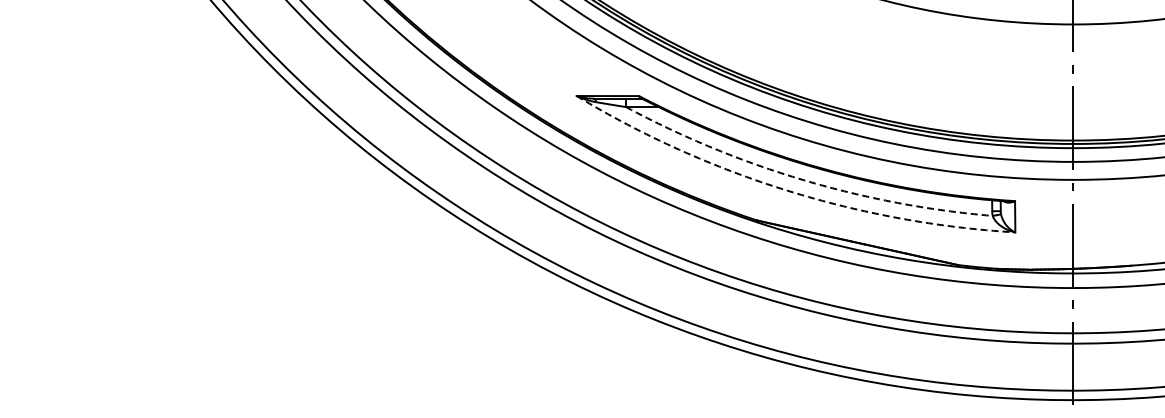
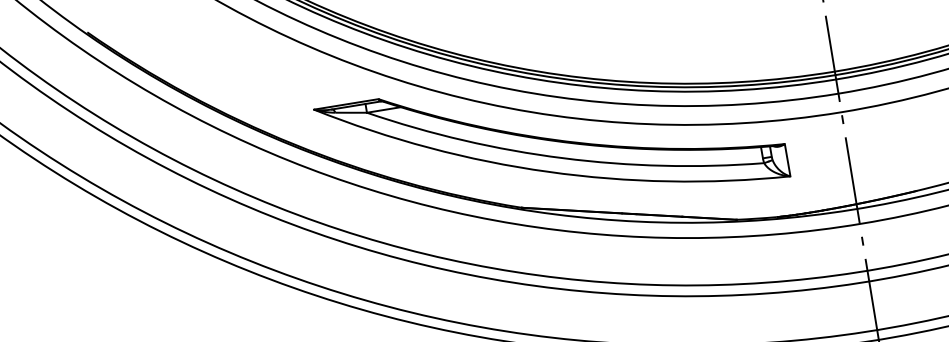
arc: (803, 180) -> (562, 158), dashed -> solid
arc: (787, 190) -> (547, 171), dashed -> solid

